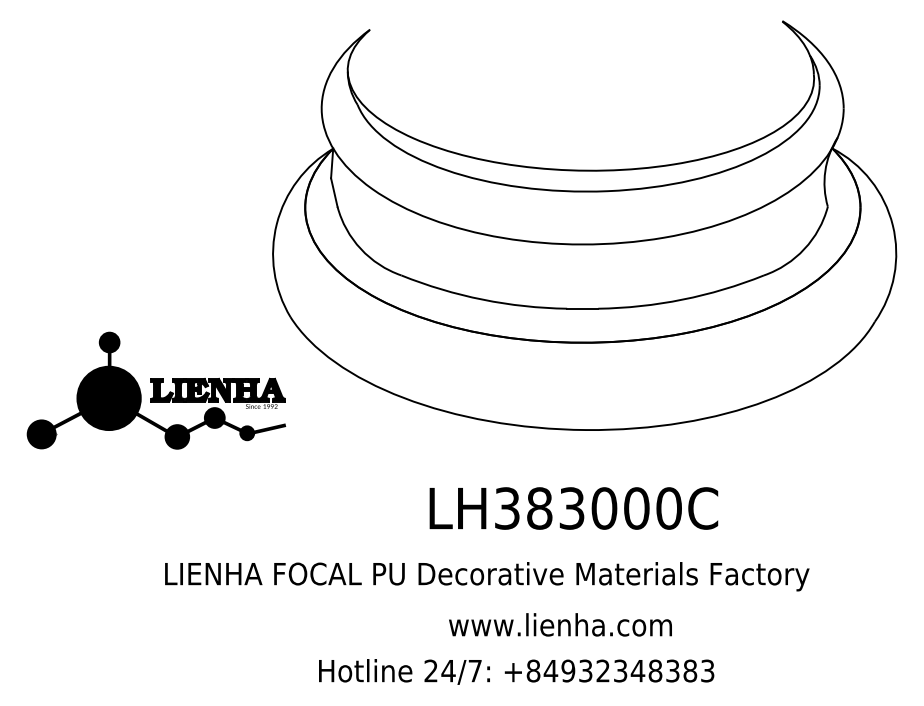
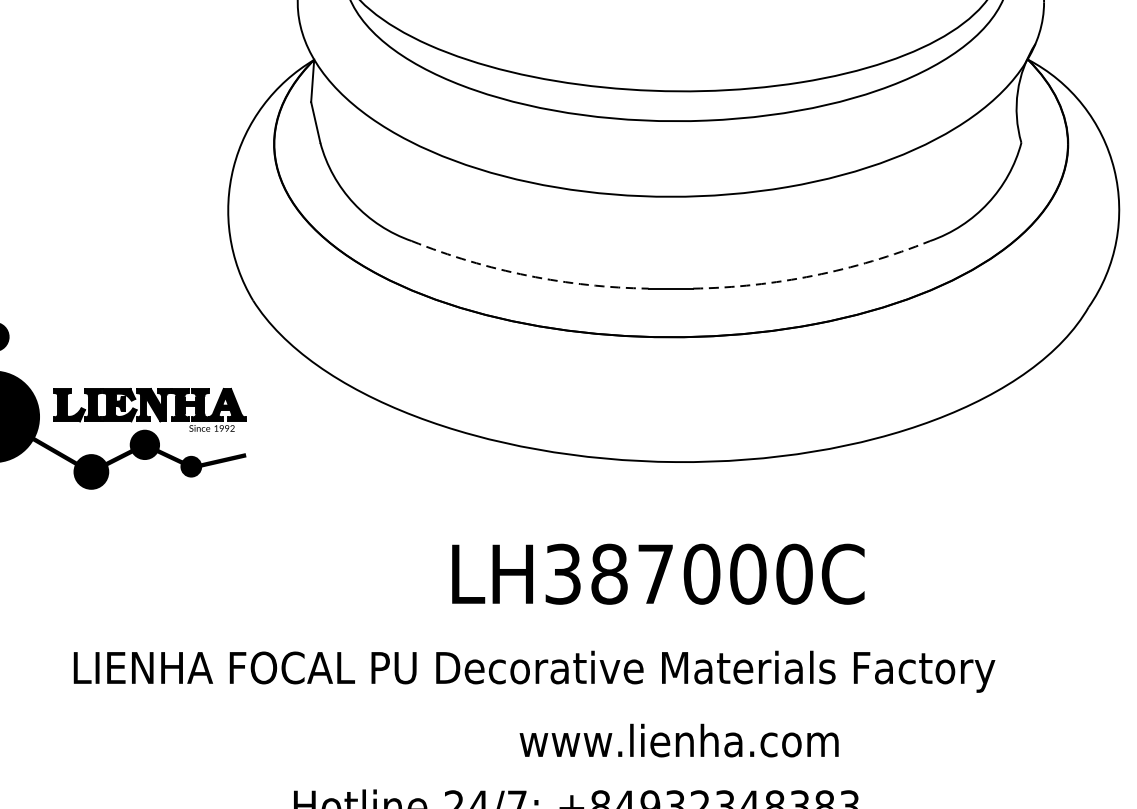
arc: (482, 299) -> (527, 275), solid -> dashed
arc: (682, 299) -> (813, 275), solid -> dashed
text: (571, 508) -> (654, 574), LH383000C -> LH387000C
text: (560, 624) -> (679, 740), moved

